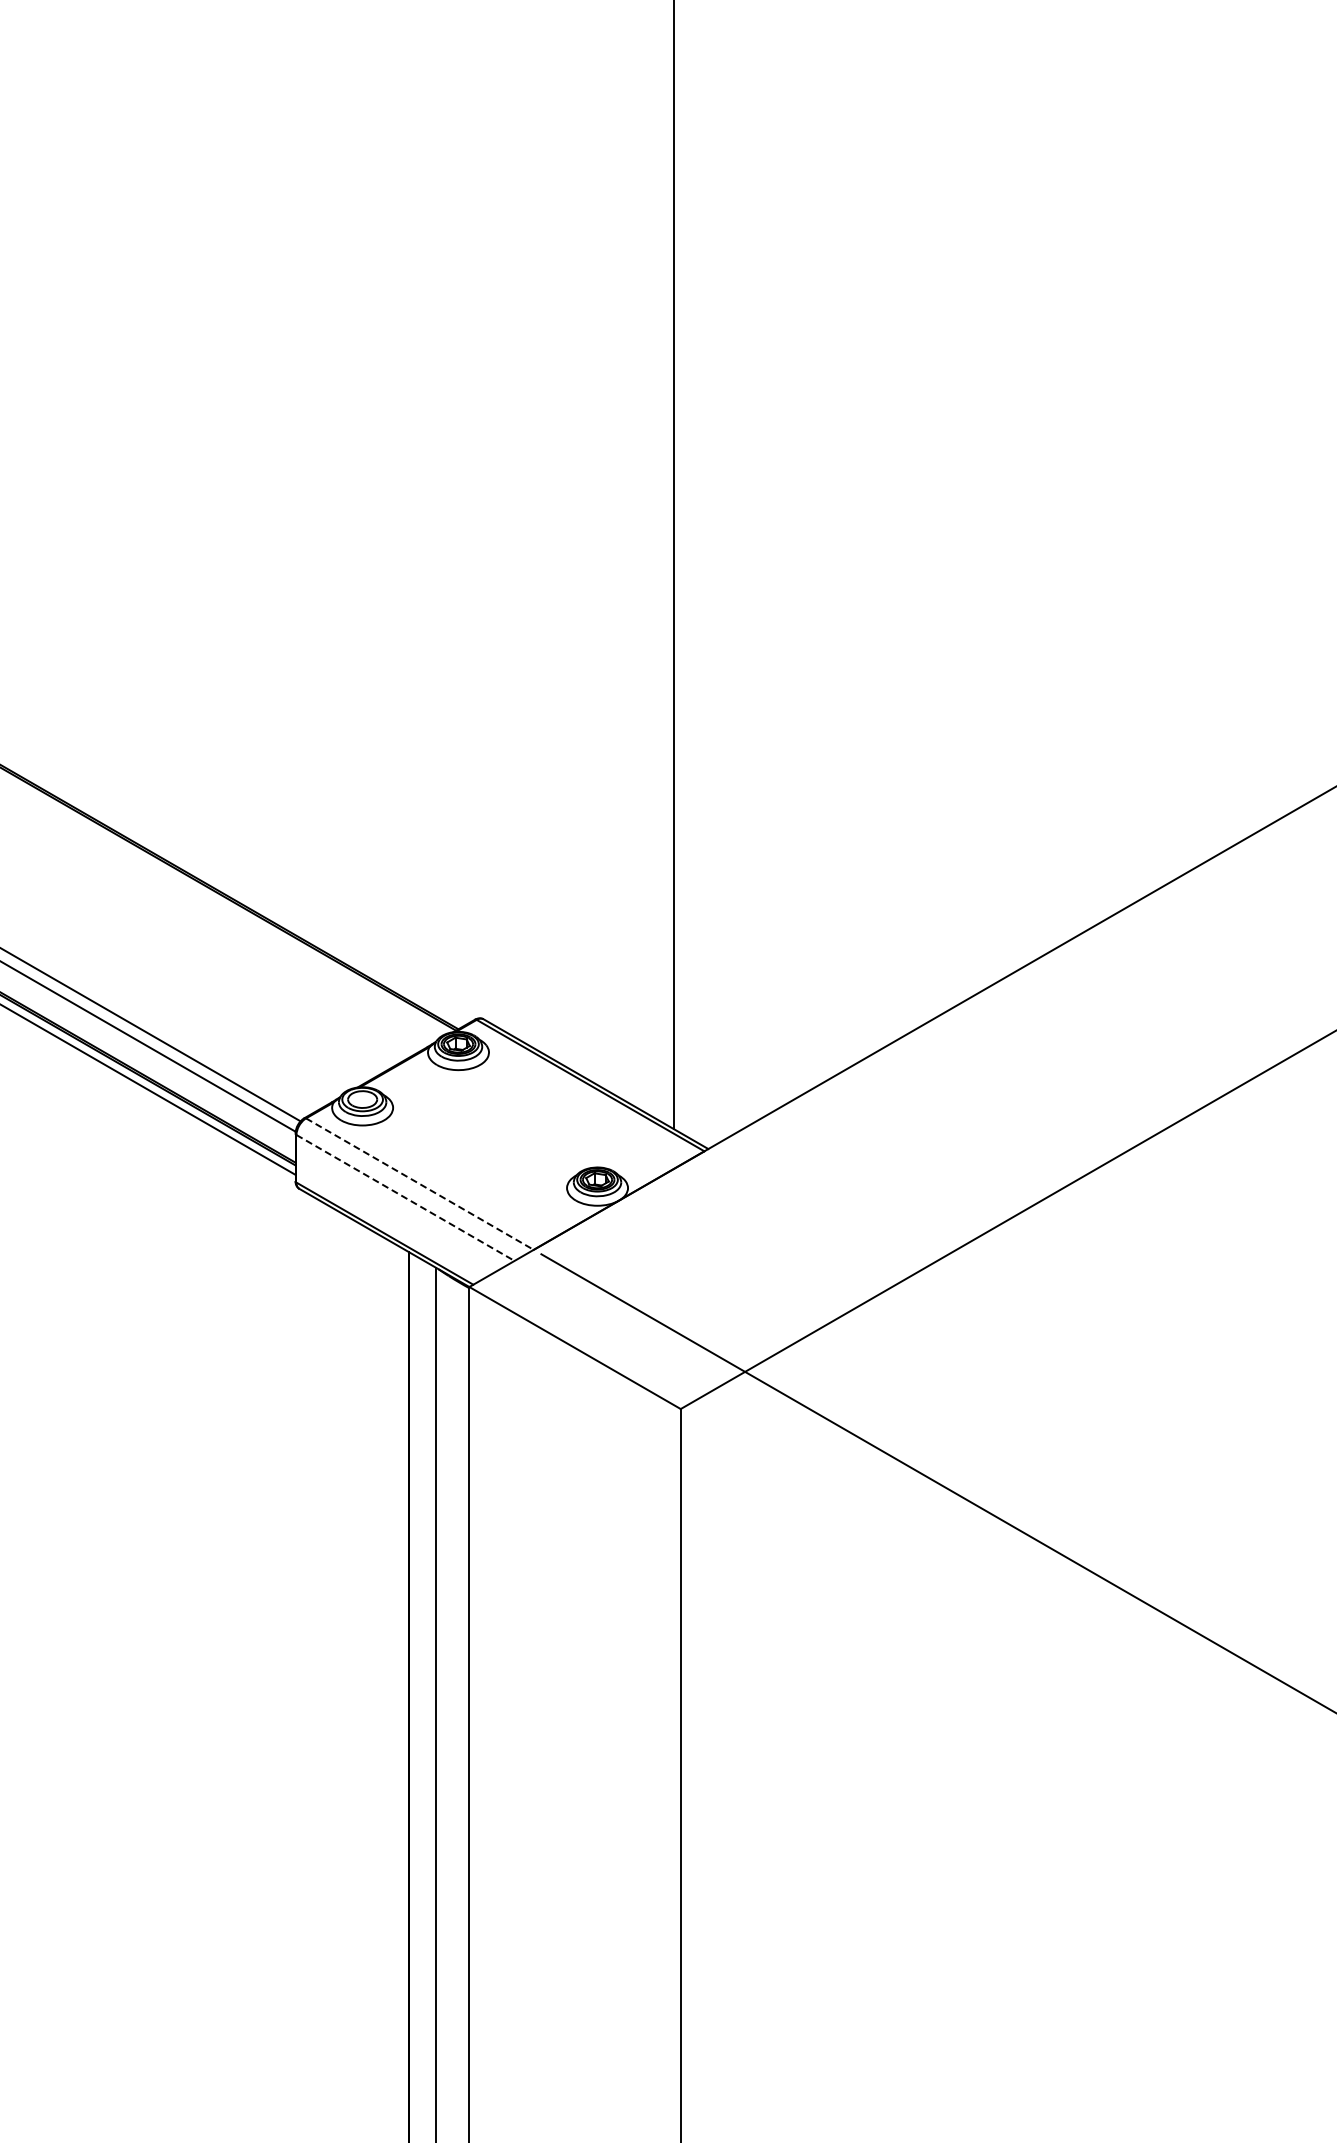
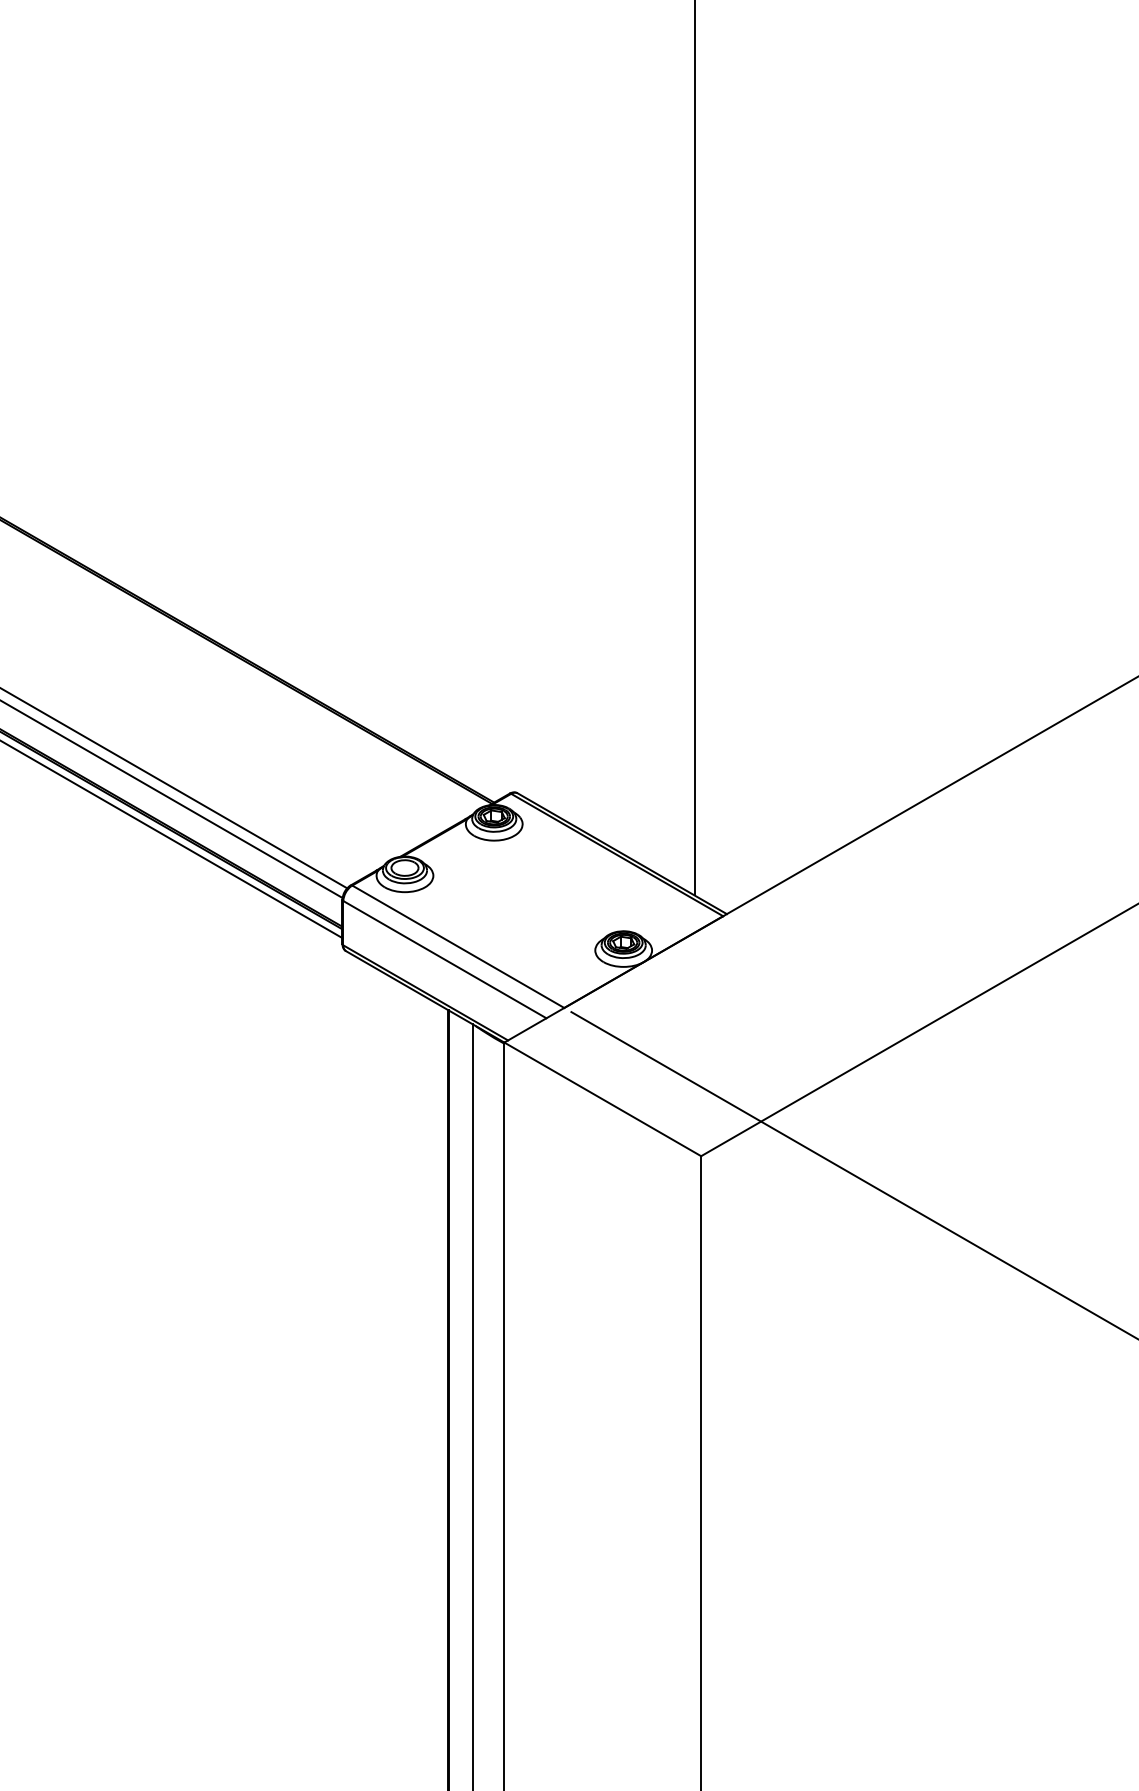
line: (420, 1184) -> (458, 947), dashed -> solid
line: (405, 1197) -> (444, 959), dashed -> solid

